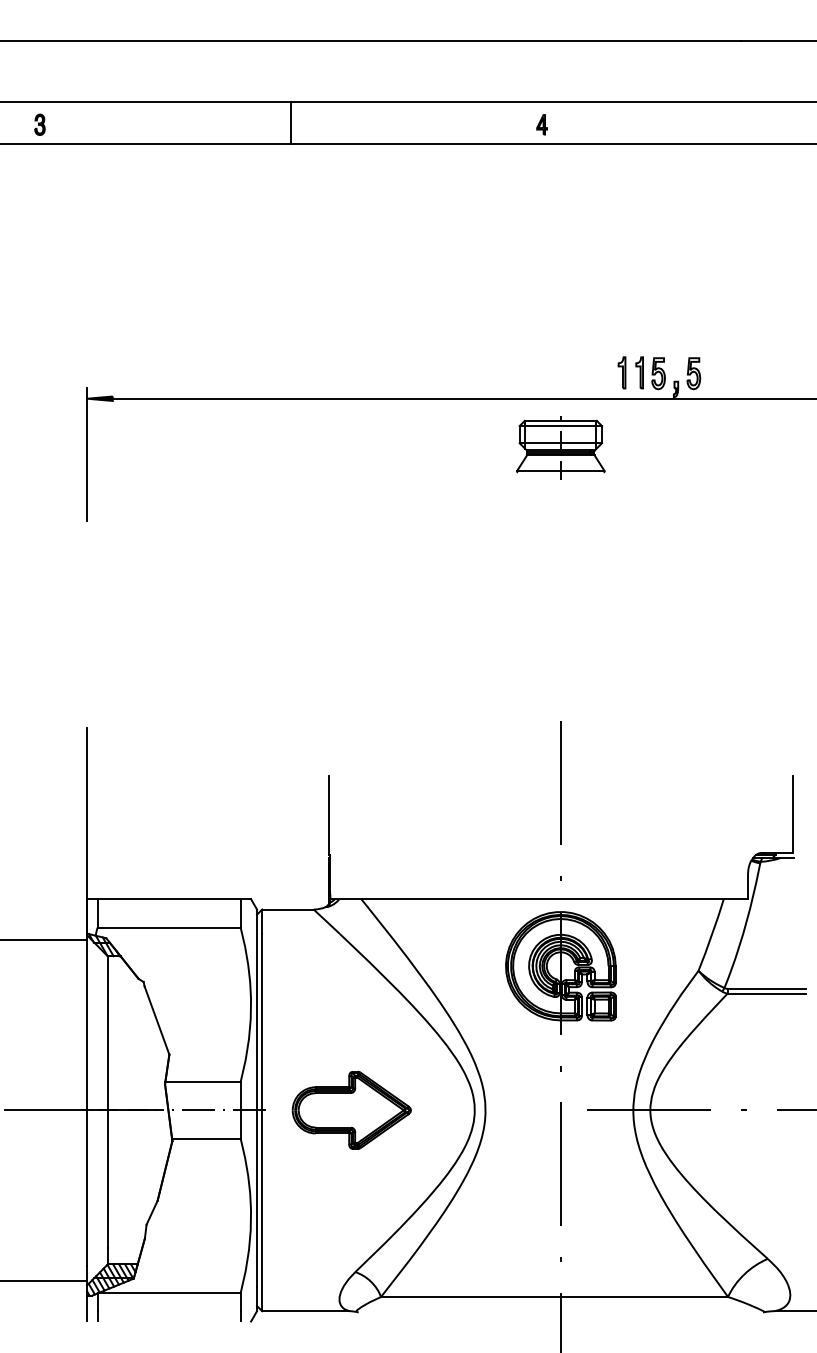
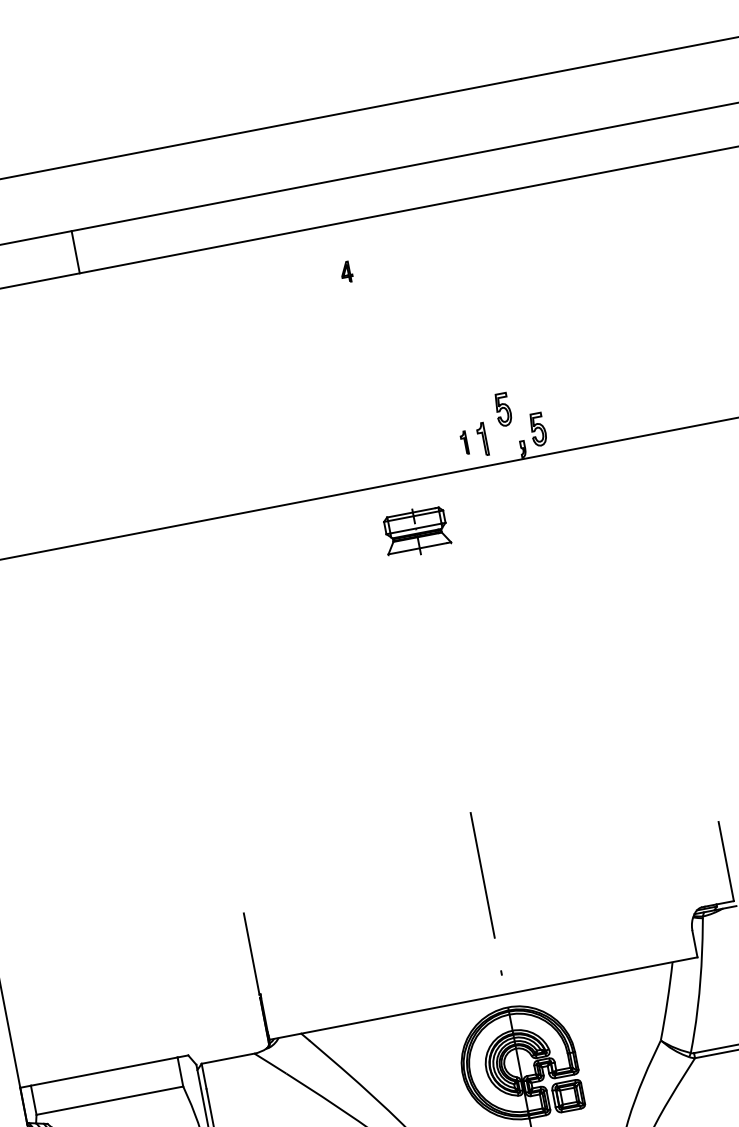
part: (541, 124) -> (345, 271), moved
part: (621, 372) -> (463, 442), size x0.7
part: (658, 373) -> (503, 409), moved
part: (560, 447) -> (416, 531), size x0.7

